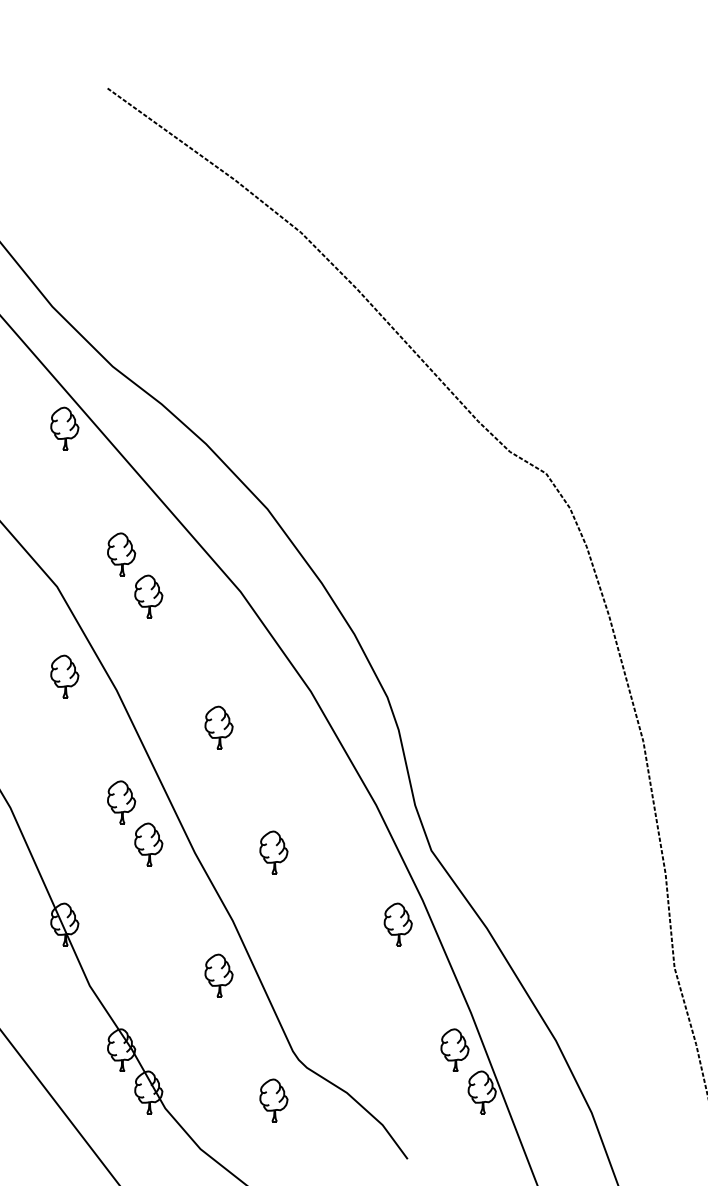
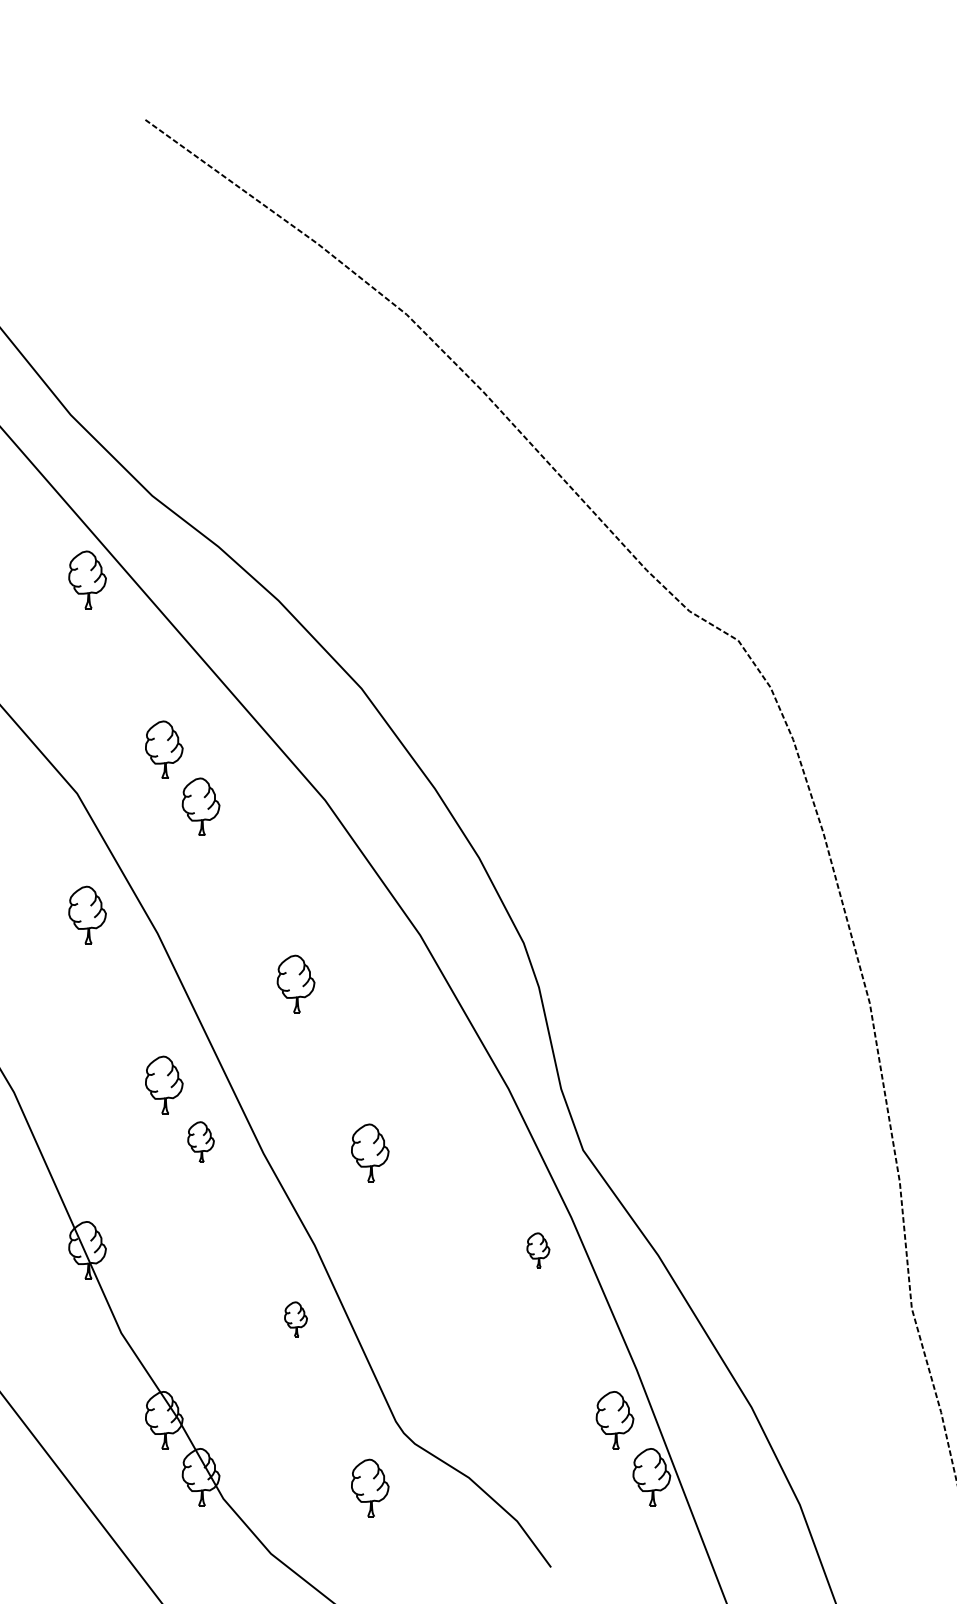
part: (148, 844) -> (200, 1141), size x0.7
part: (398, 924) -> (538, 1250), size x0.6
part: (218, 975) -> (295, 1319), size x0.6

